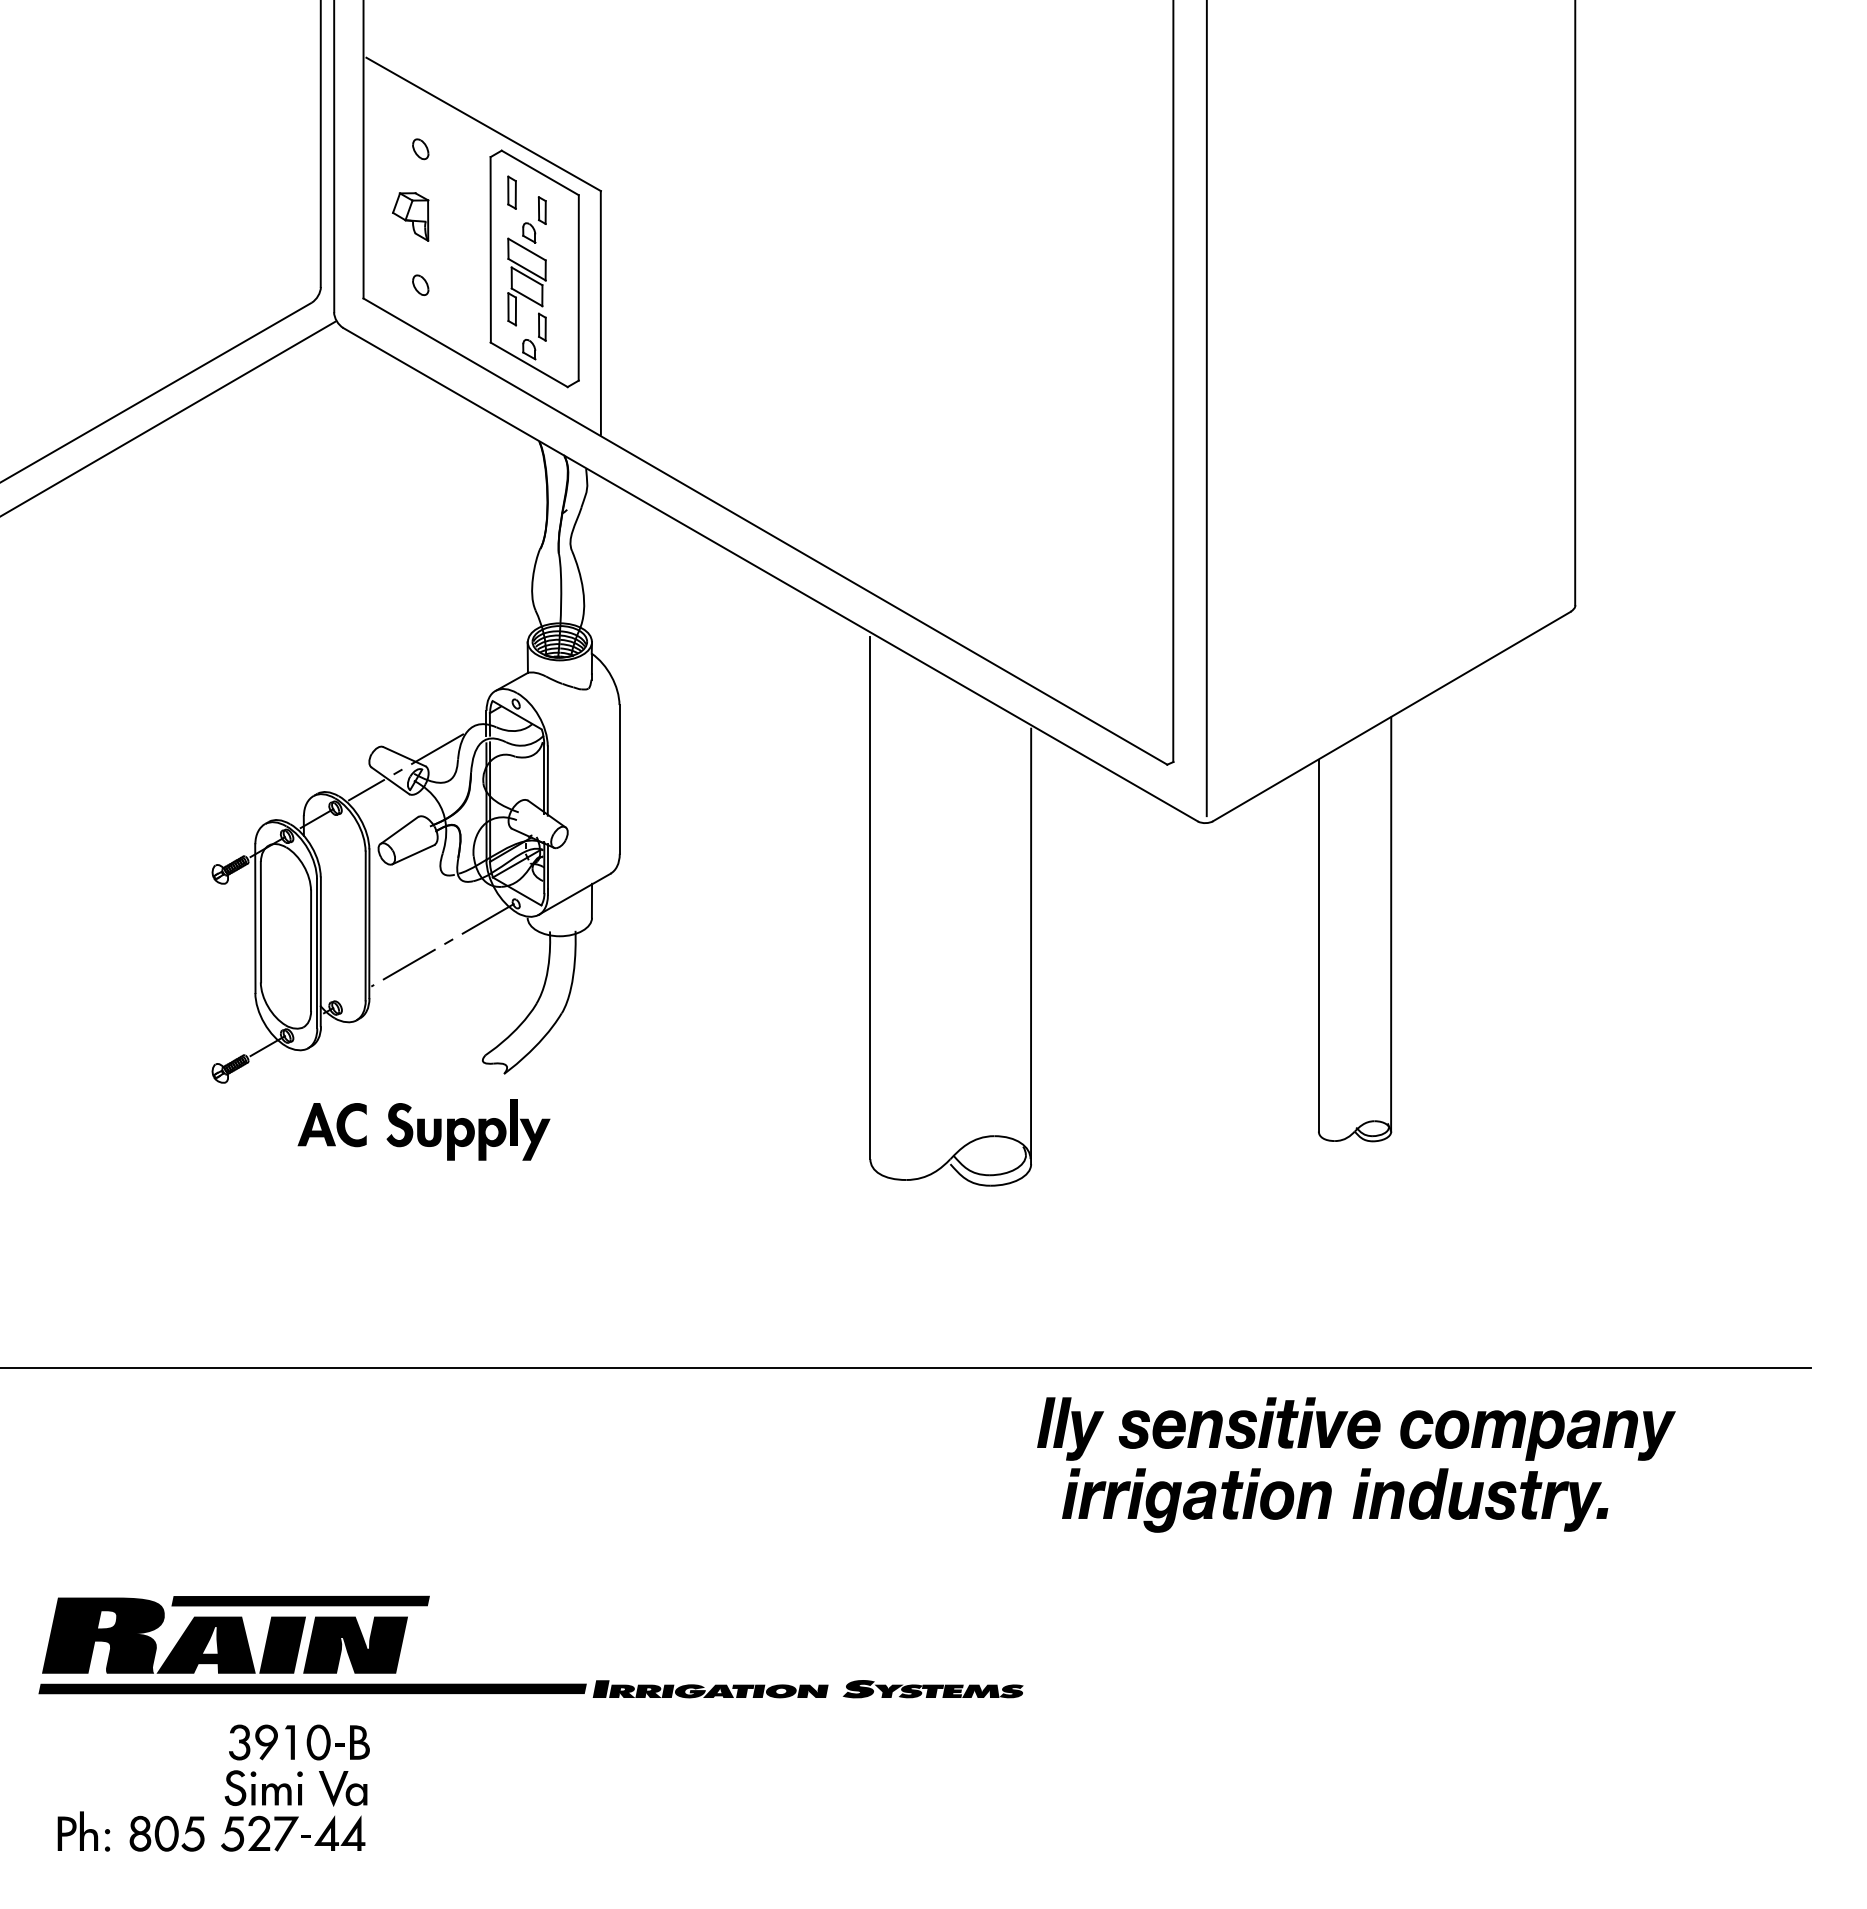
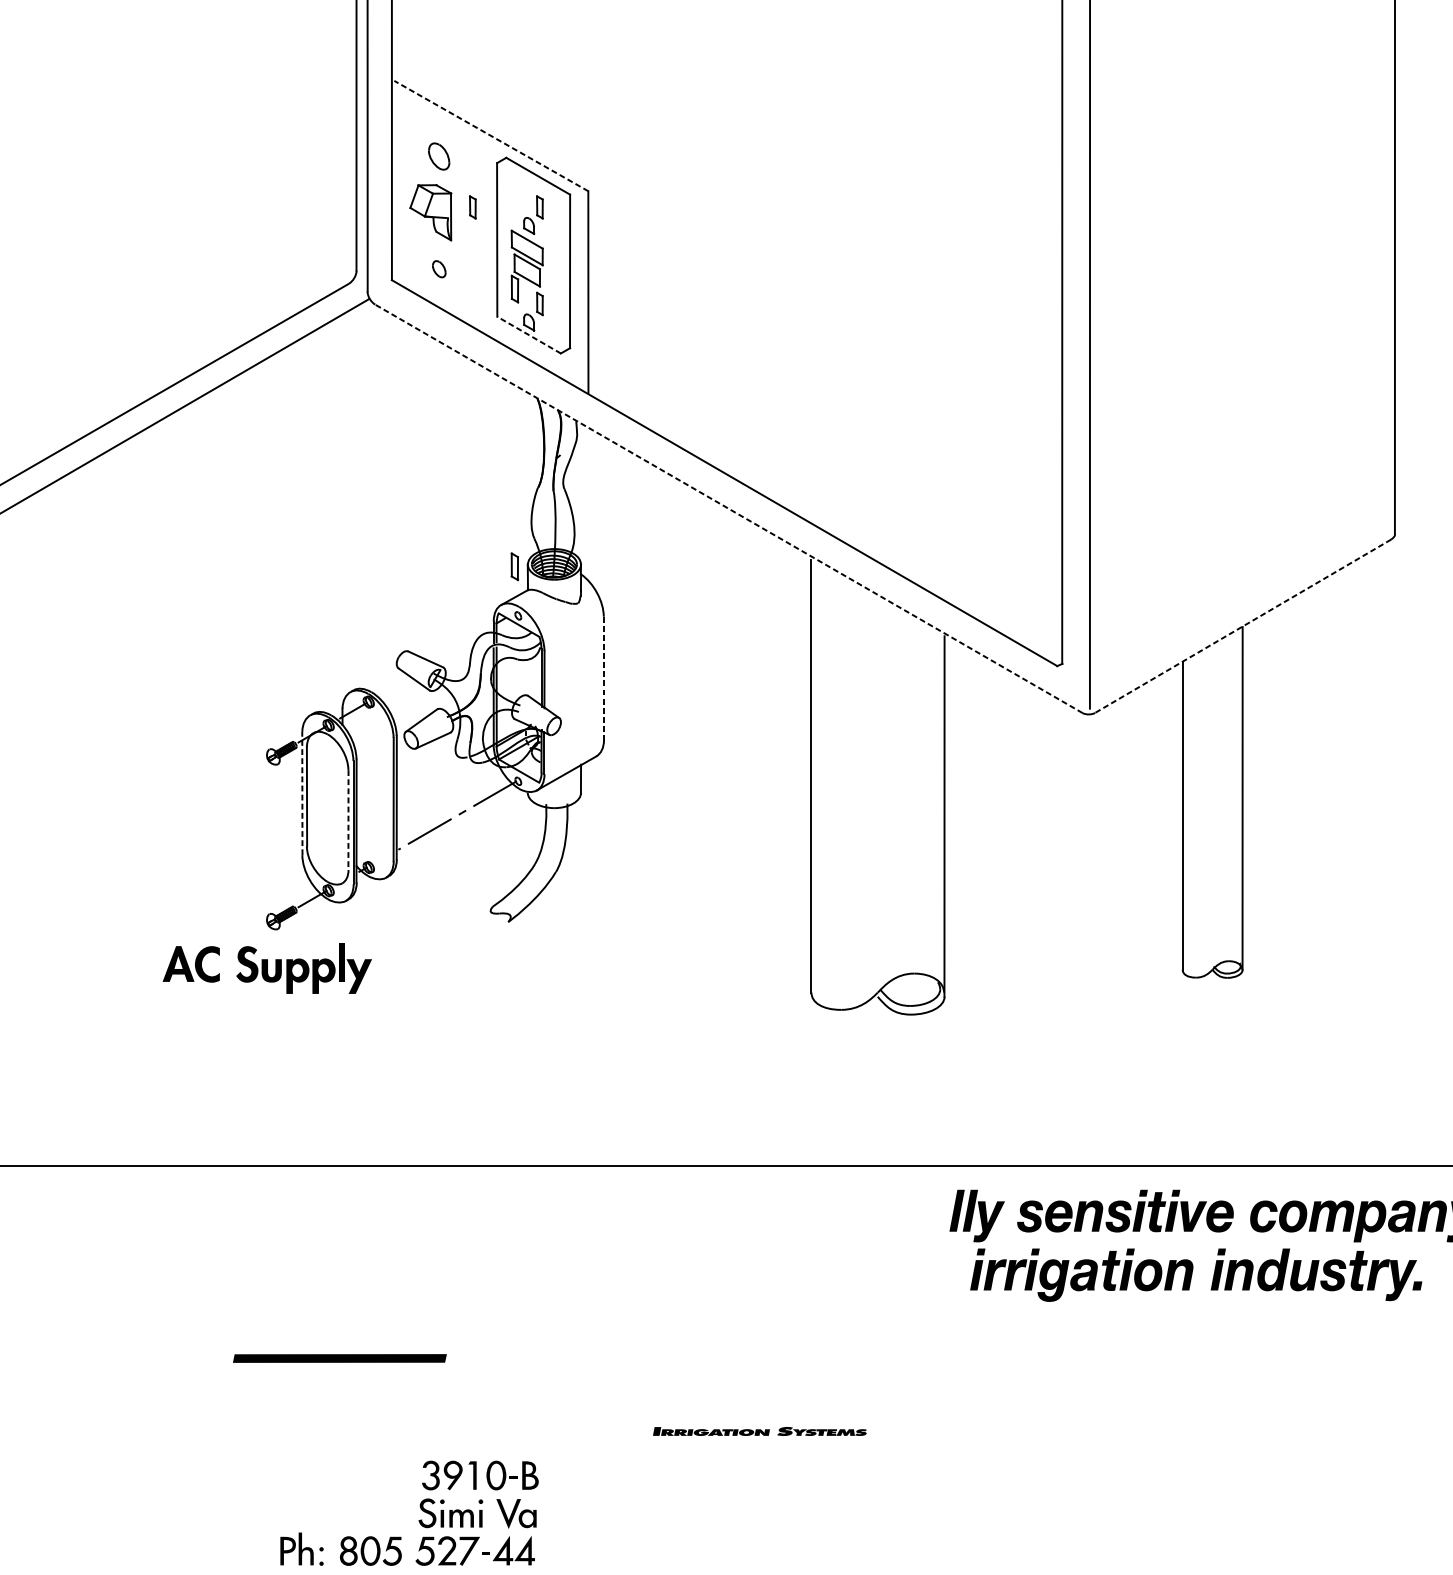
line: (483, 124) -> (491, 136), solid -> dashed
part: (420, 149) -> (439, 156), size x1.6
part: (511, 192) -> (514, 566), moved
part: (460, 210) -> (472, 207), added
part: (410, 216) -> (430, 212), size x1.4
line: (529, 364) -> (529, 334), solid -> dashed
line: (770, 574) -> (728, 508), solid -> dashed
line: (1391, 716) -> (1242, 626), solid -> dashed
line: (405, 766) -> (426, 667), removed
line: (619, 779) -> (603, 678), solid -> dashed
line: (255, 918) -> (302, 793), solid -> dashed
line: (311, 951) -> (348, 820), solid -> dashed
part: (423, 1129) -> (266, 968), moved
part: (224, 1635) -> (276, 1386), removed
fill: (312, 1688) -> (349, 1430), removed
part: (807, 1689) -> (759, 1431), size x0.6
part: (224, 1796) -> (418, 1520), moved

